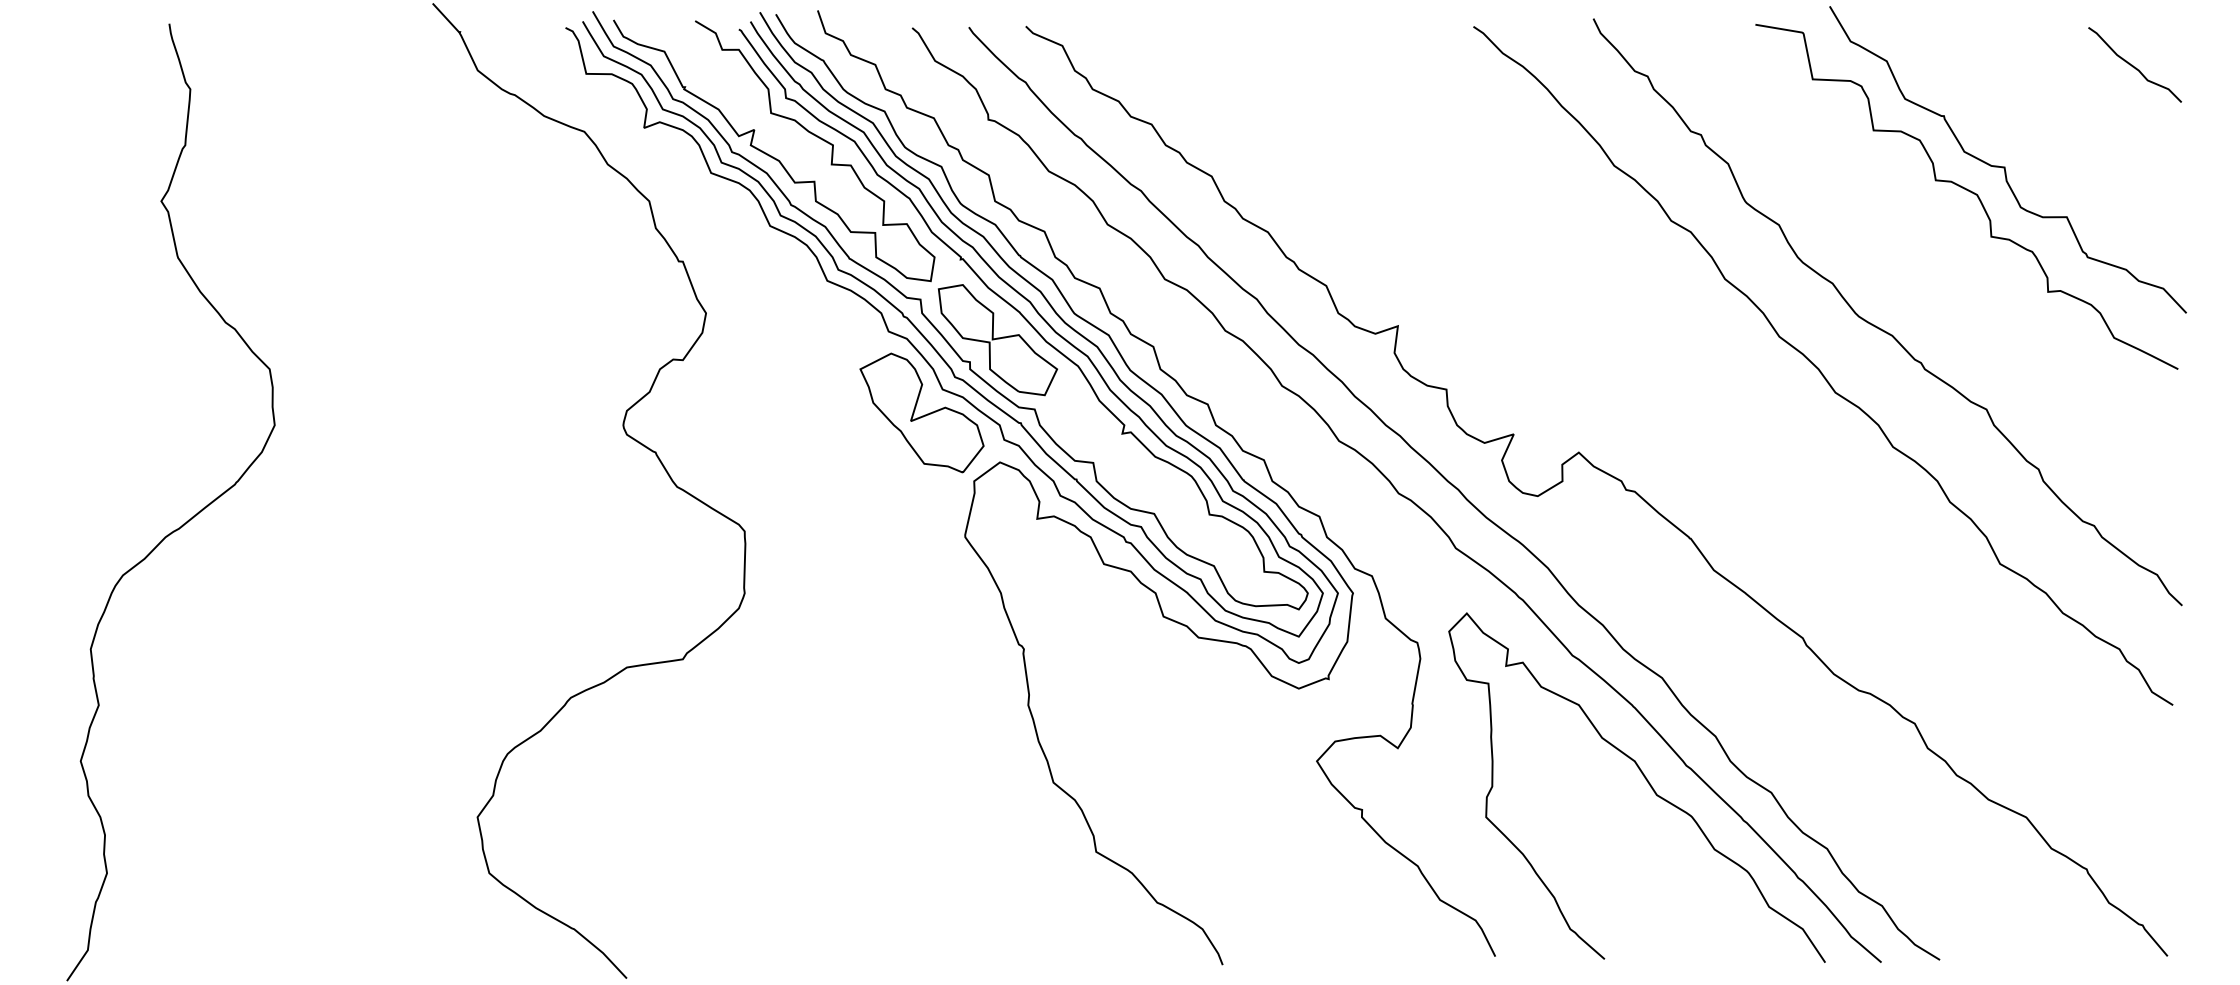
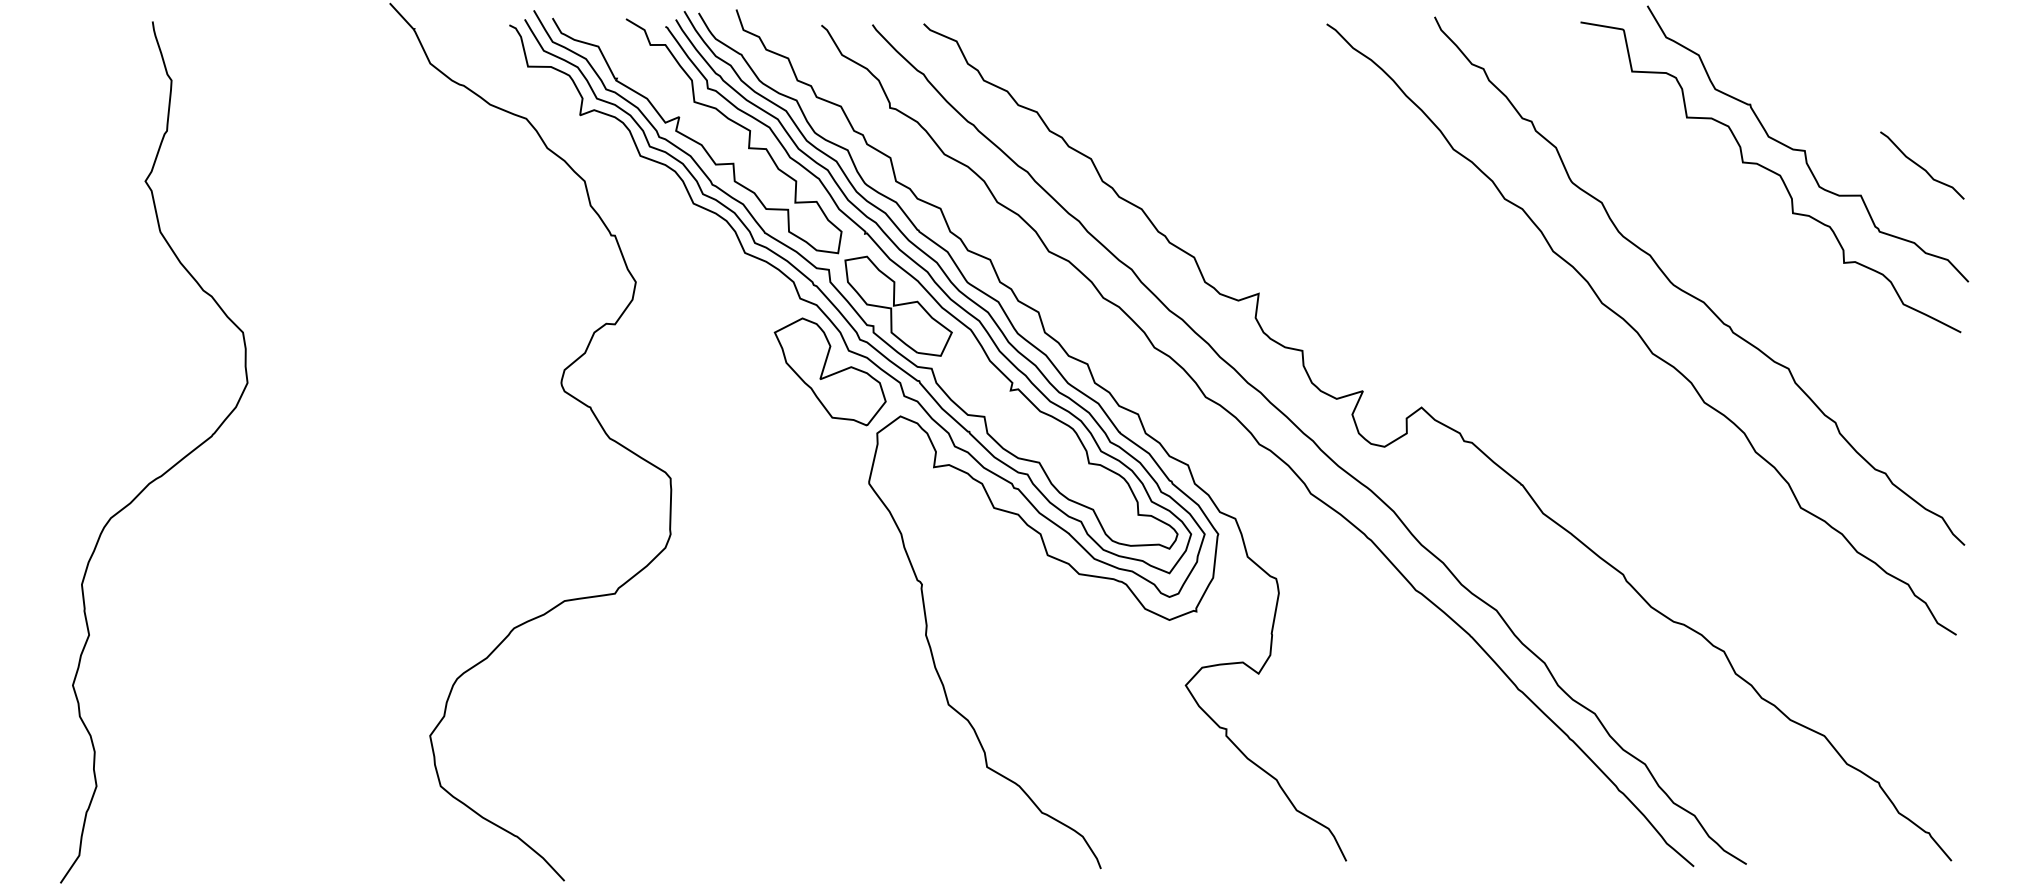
curve: (2134, 65) -> (1921, 166), moved
curve: (1645, 780) -> (1481, 702), removed

